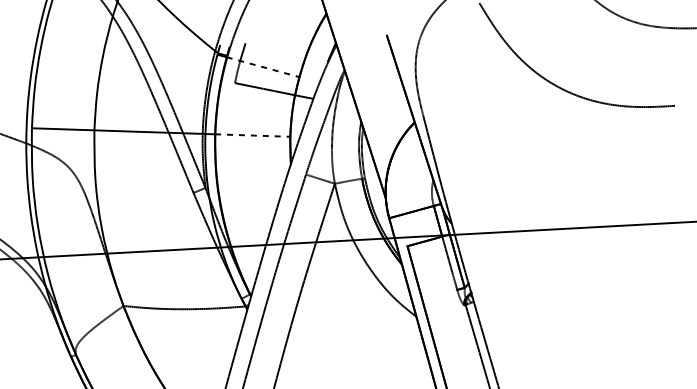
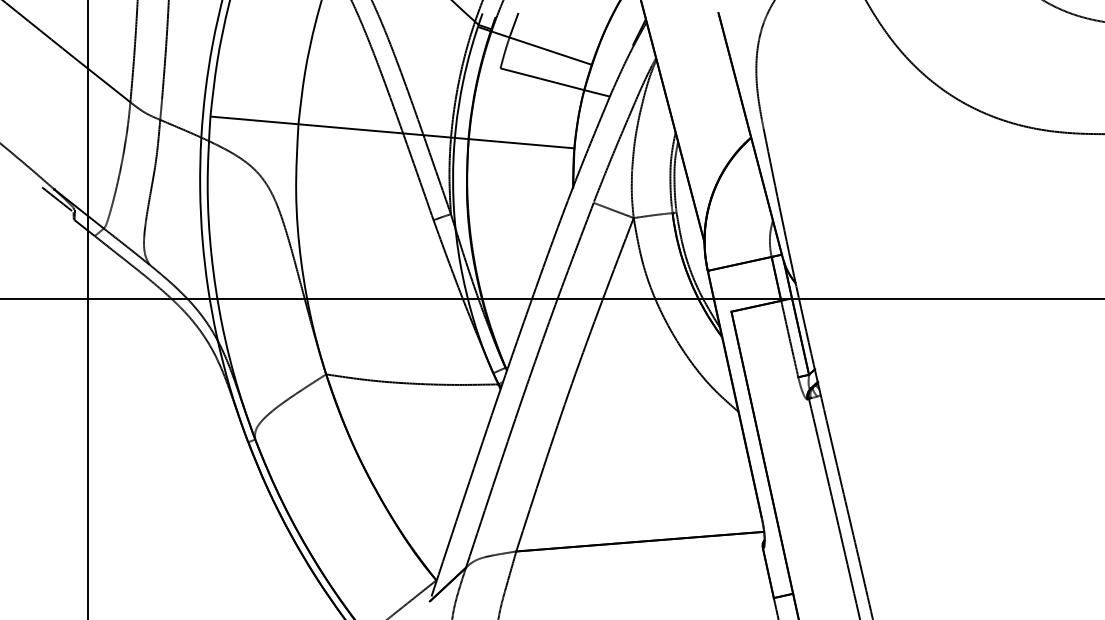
line: (263, 67) -> (541, 48), dashed -> solid
line: (252, 135) -> (521, 143), dashed -> solid

